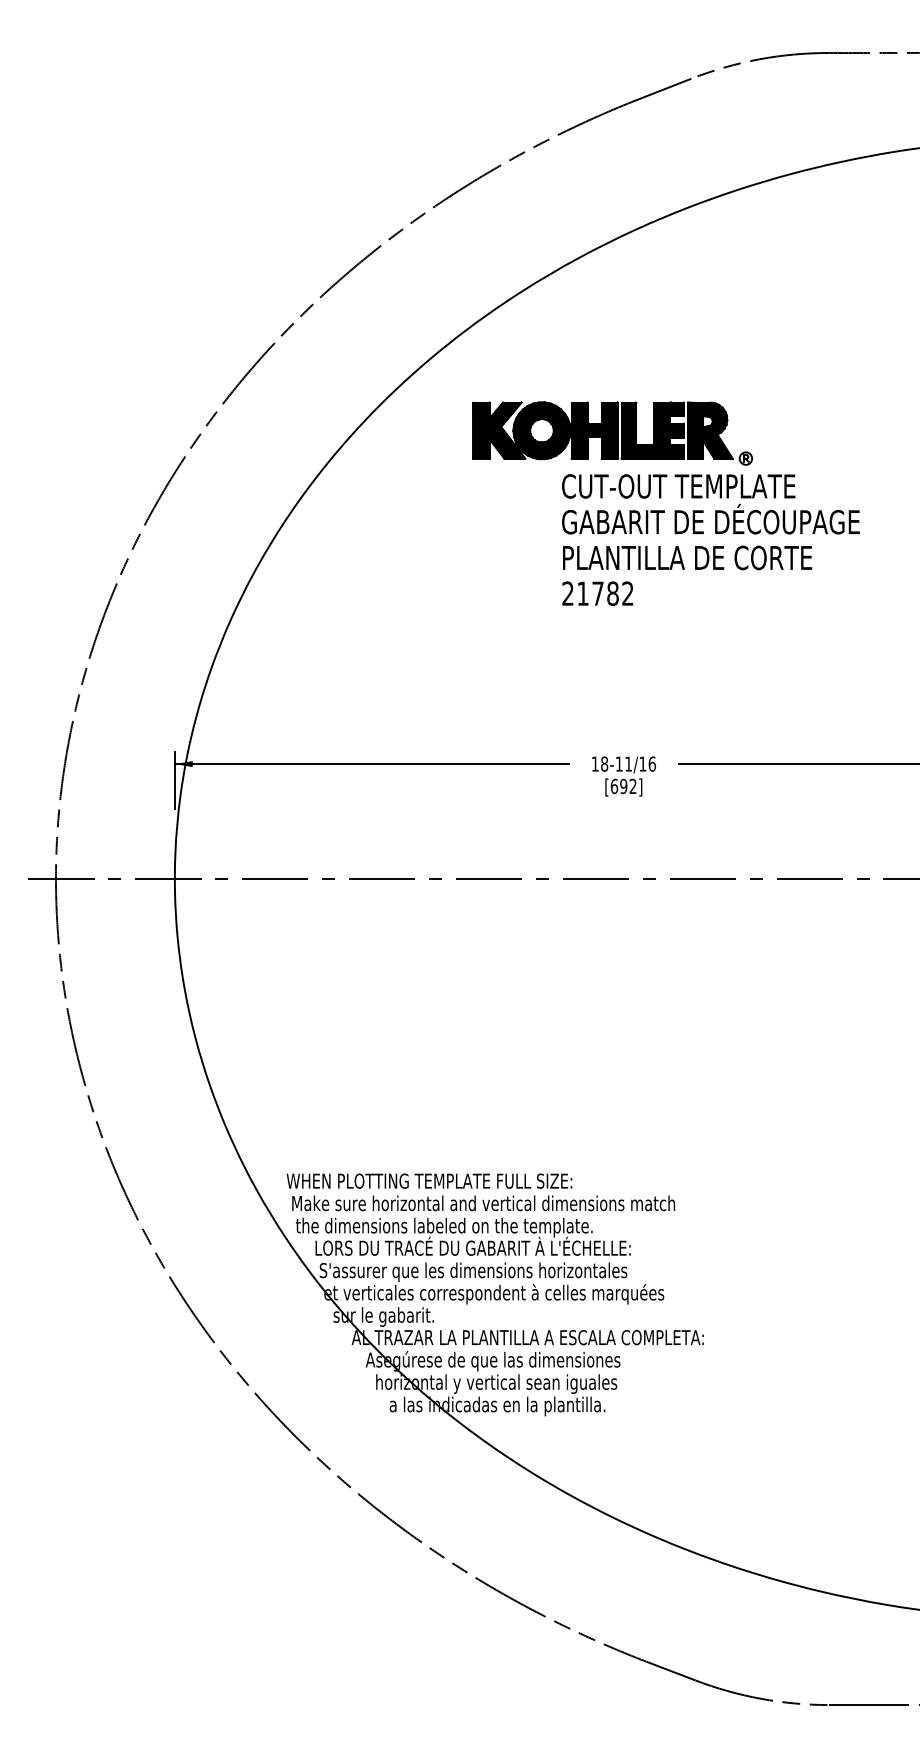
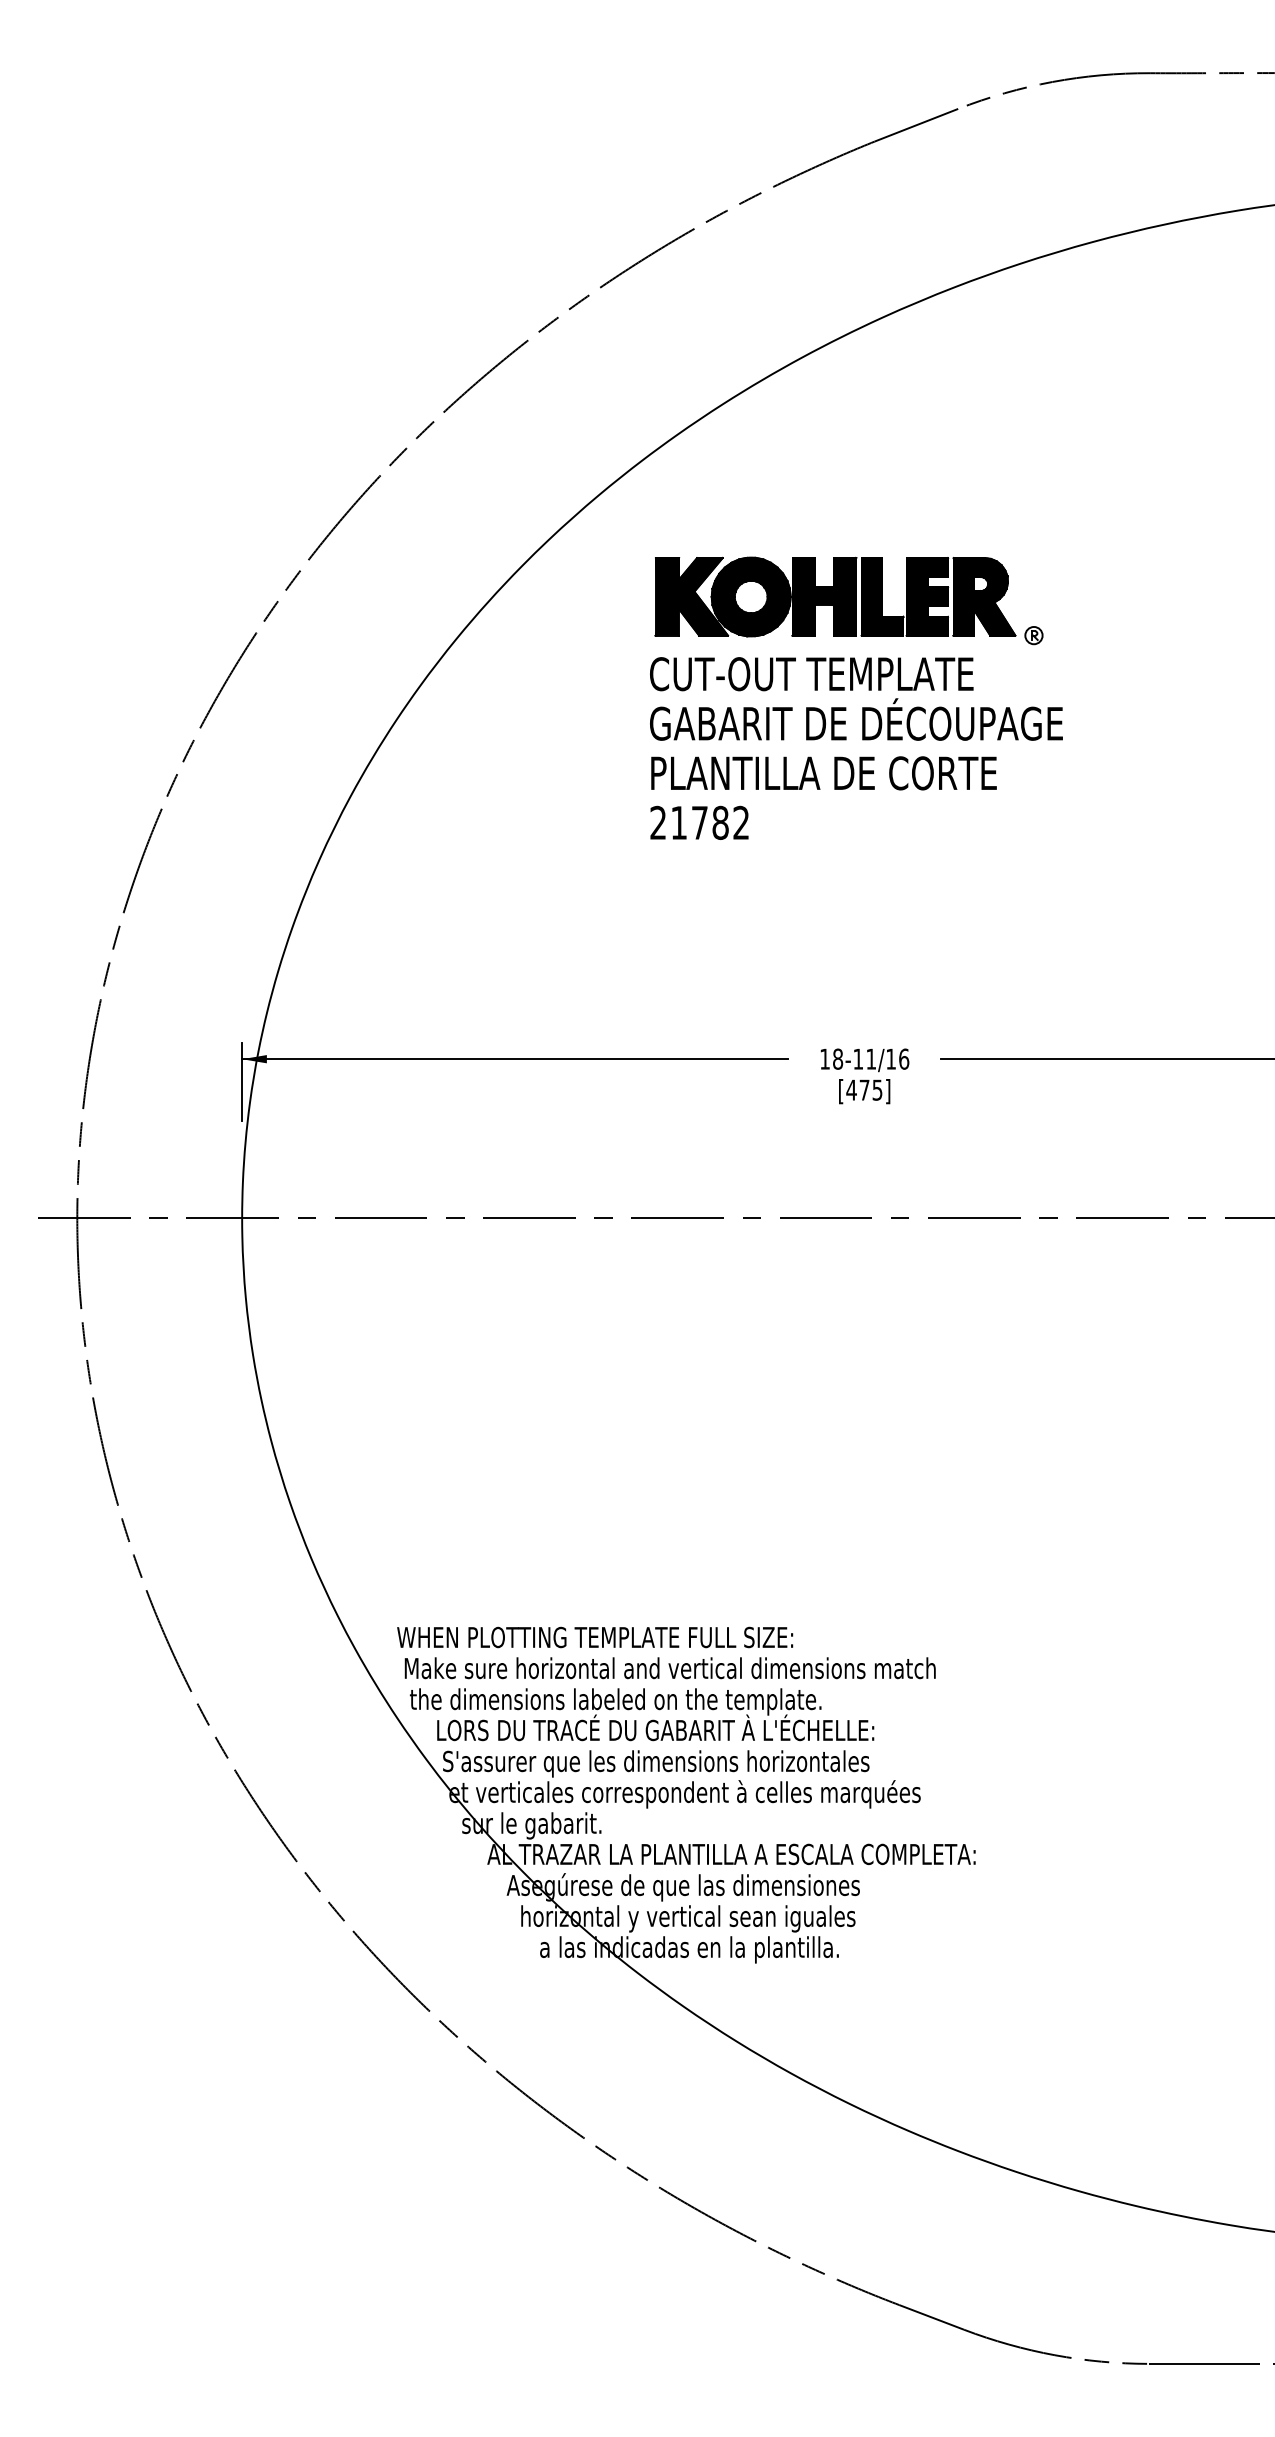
text: (710, 540) -> (856, 748), moved
text: (623, 785) -> (864, 1089), [692] -> [475]

